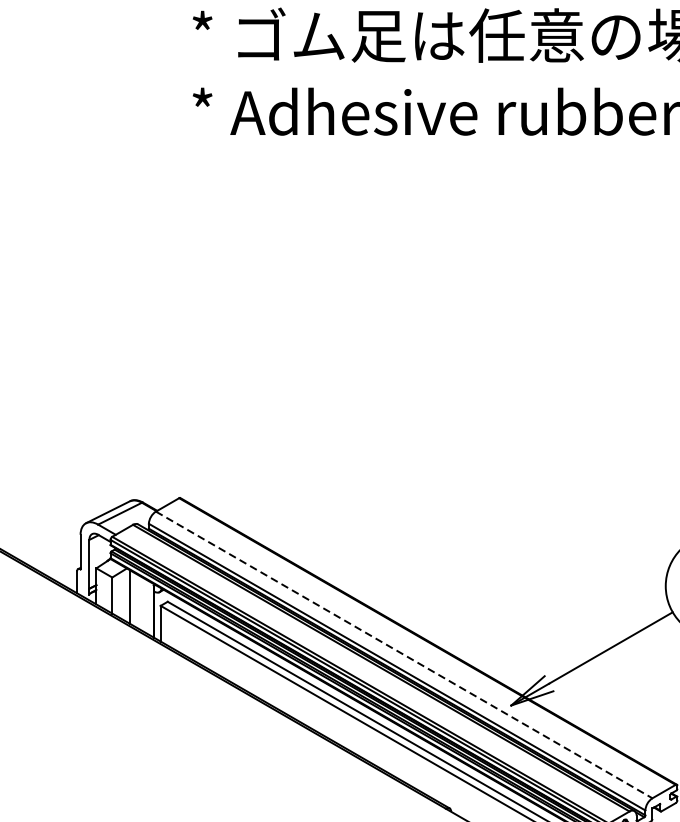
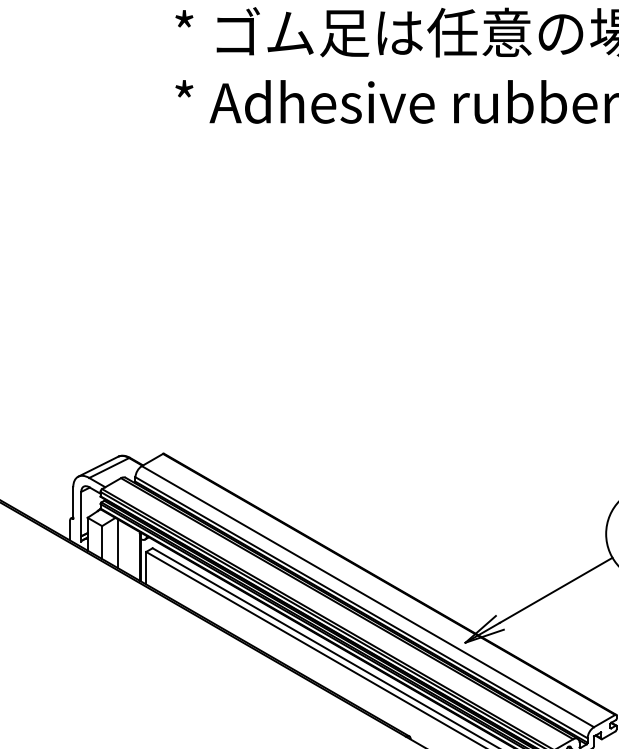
line: (404, 654) -> (368, 596), dashed -> solid

